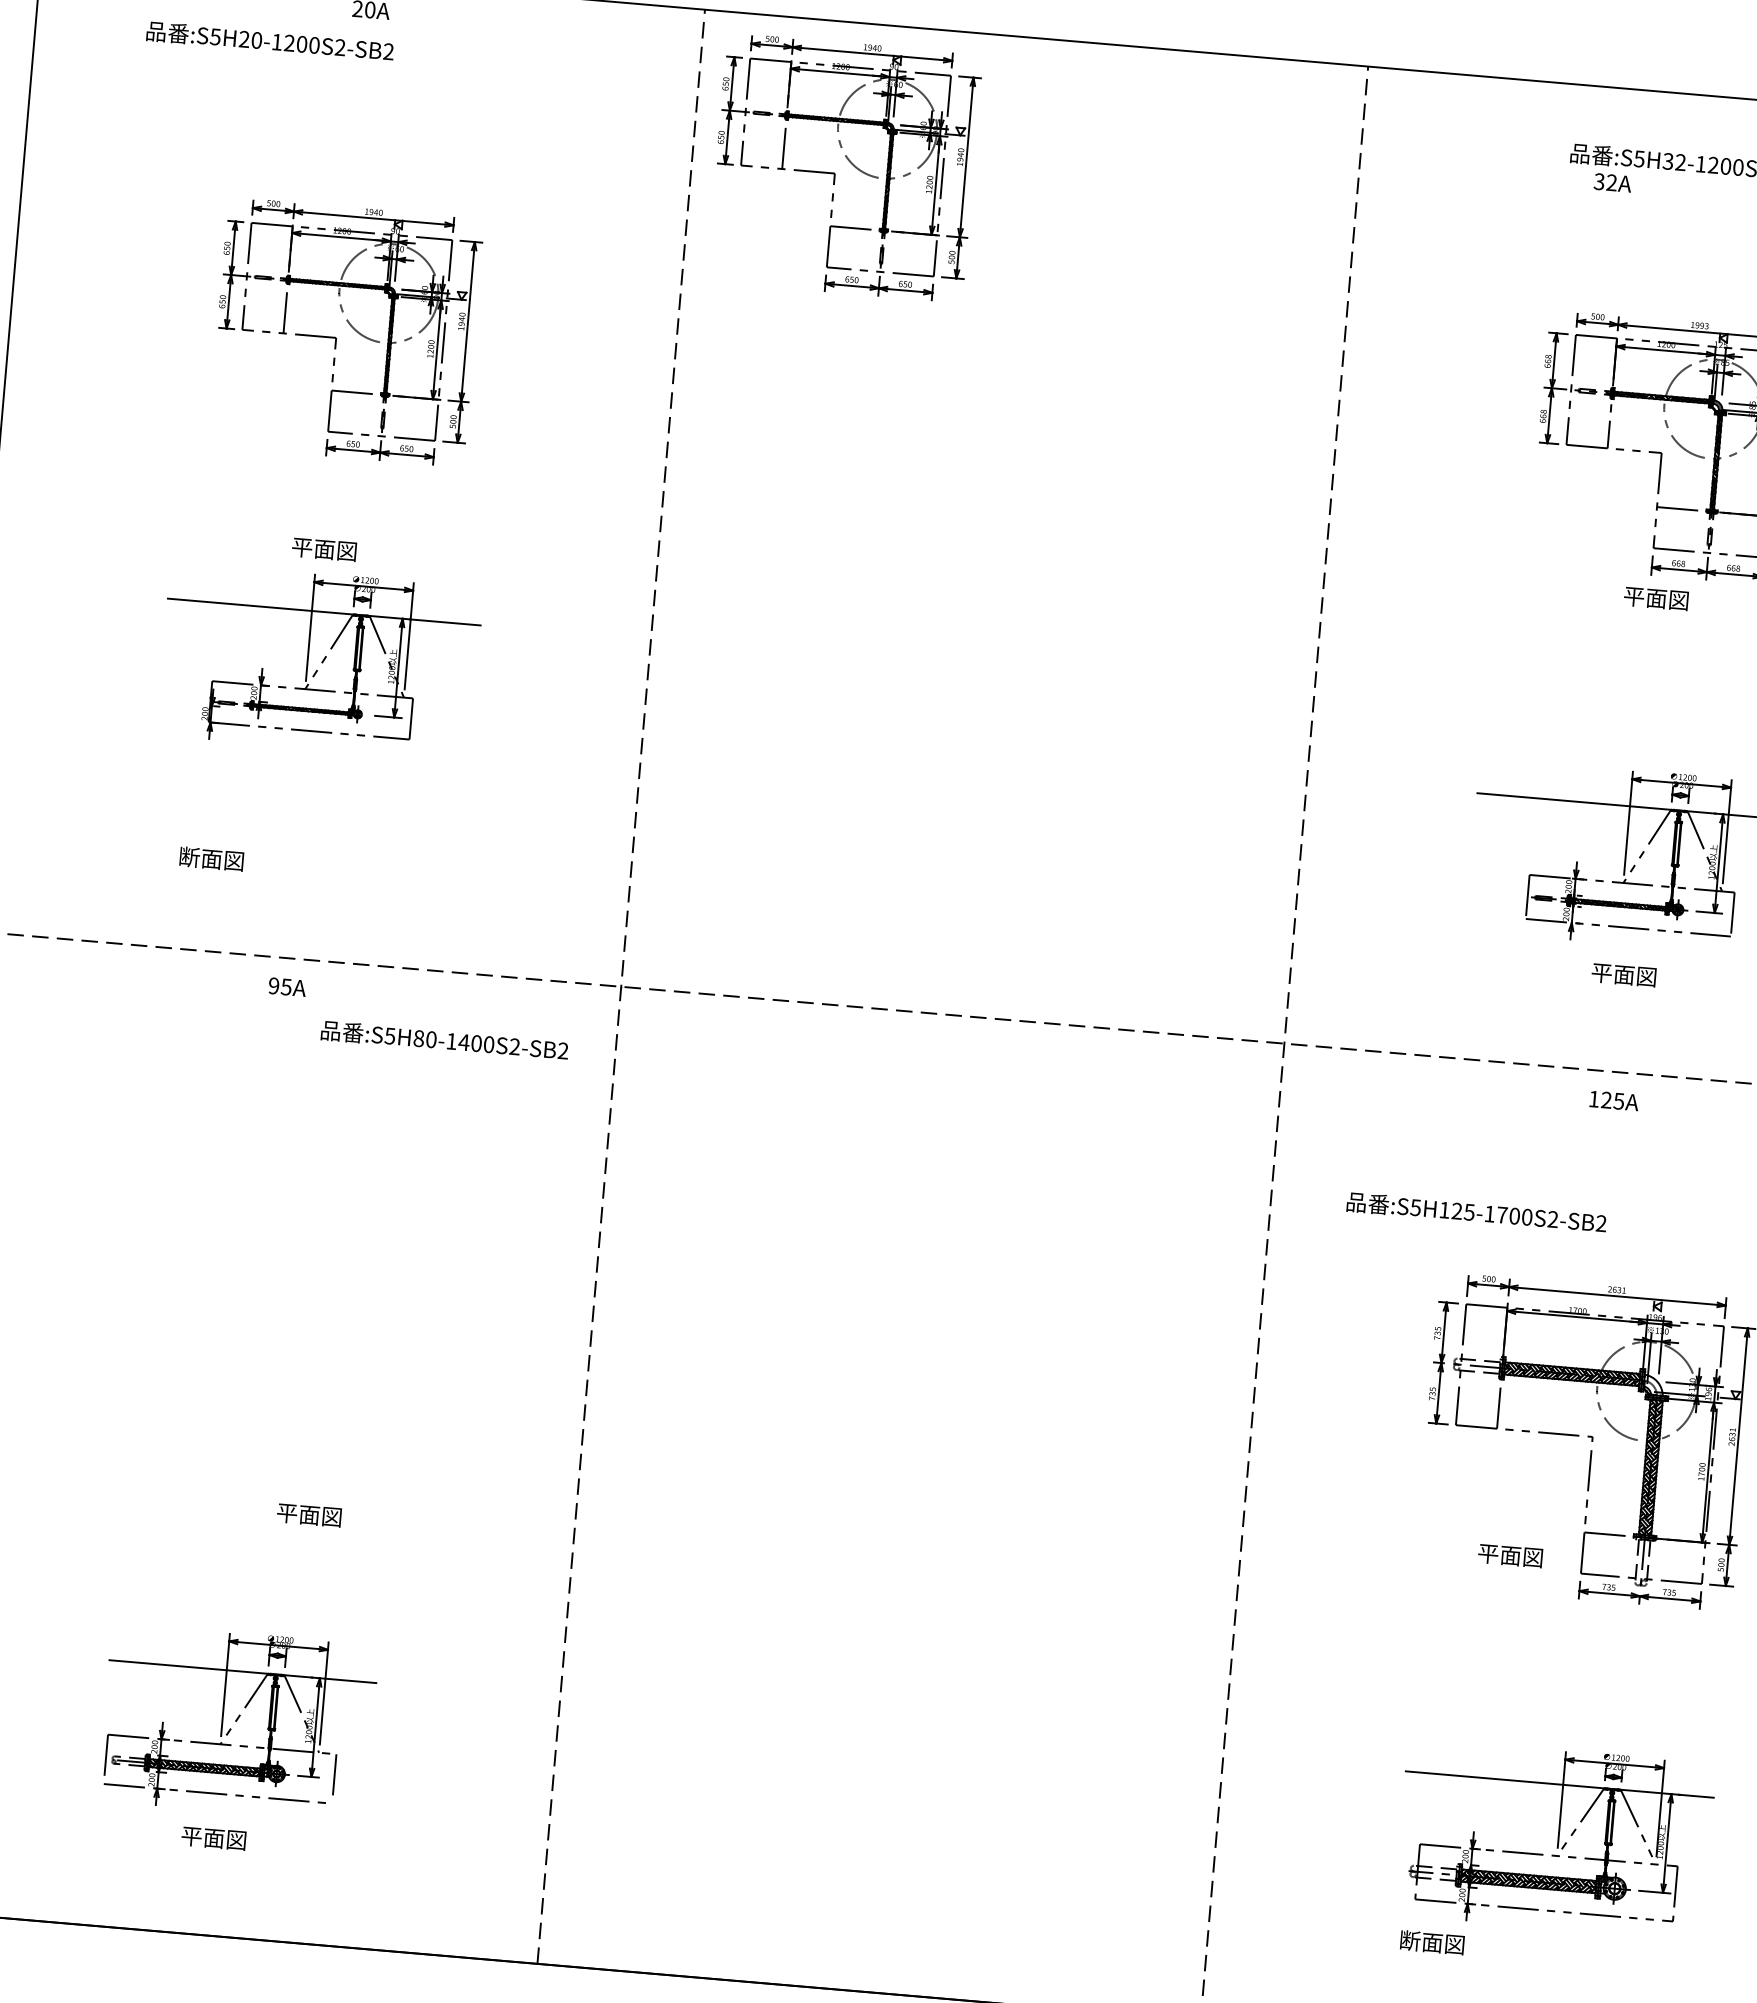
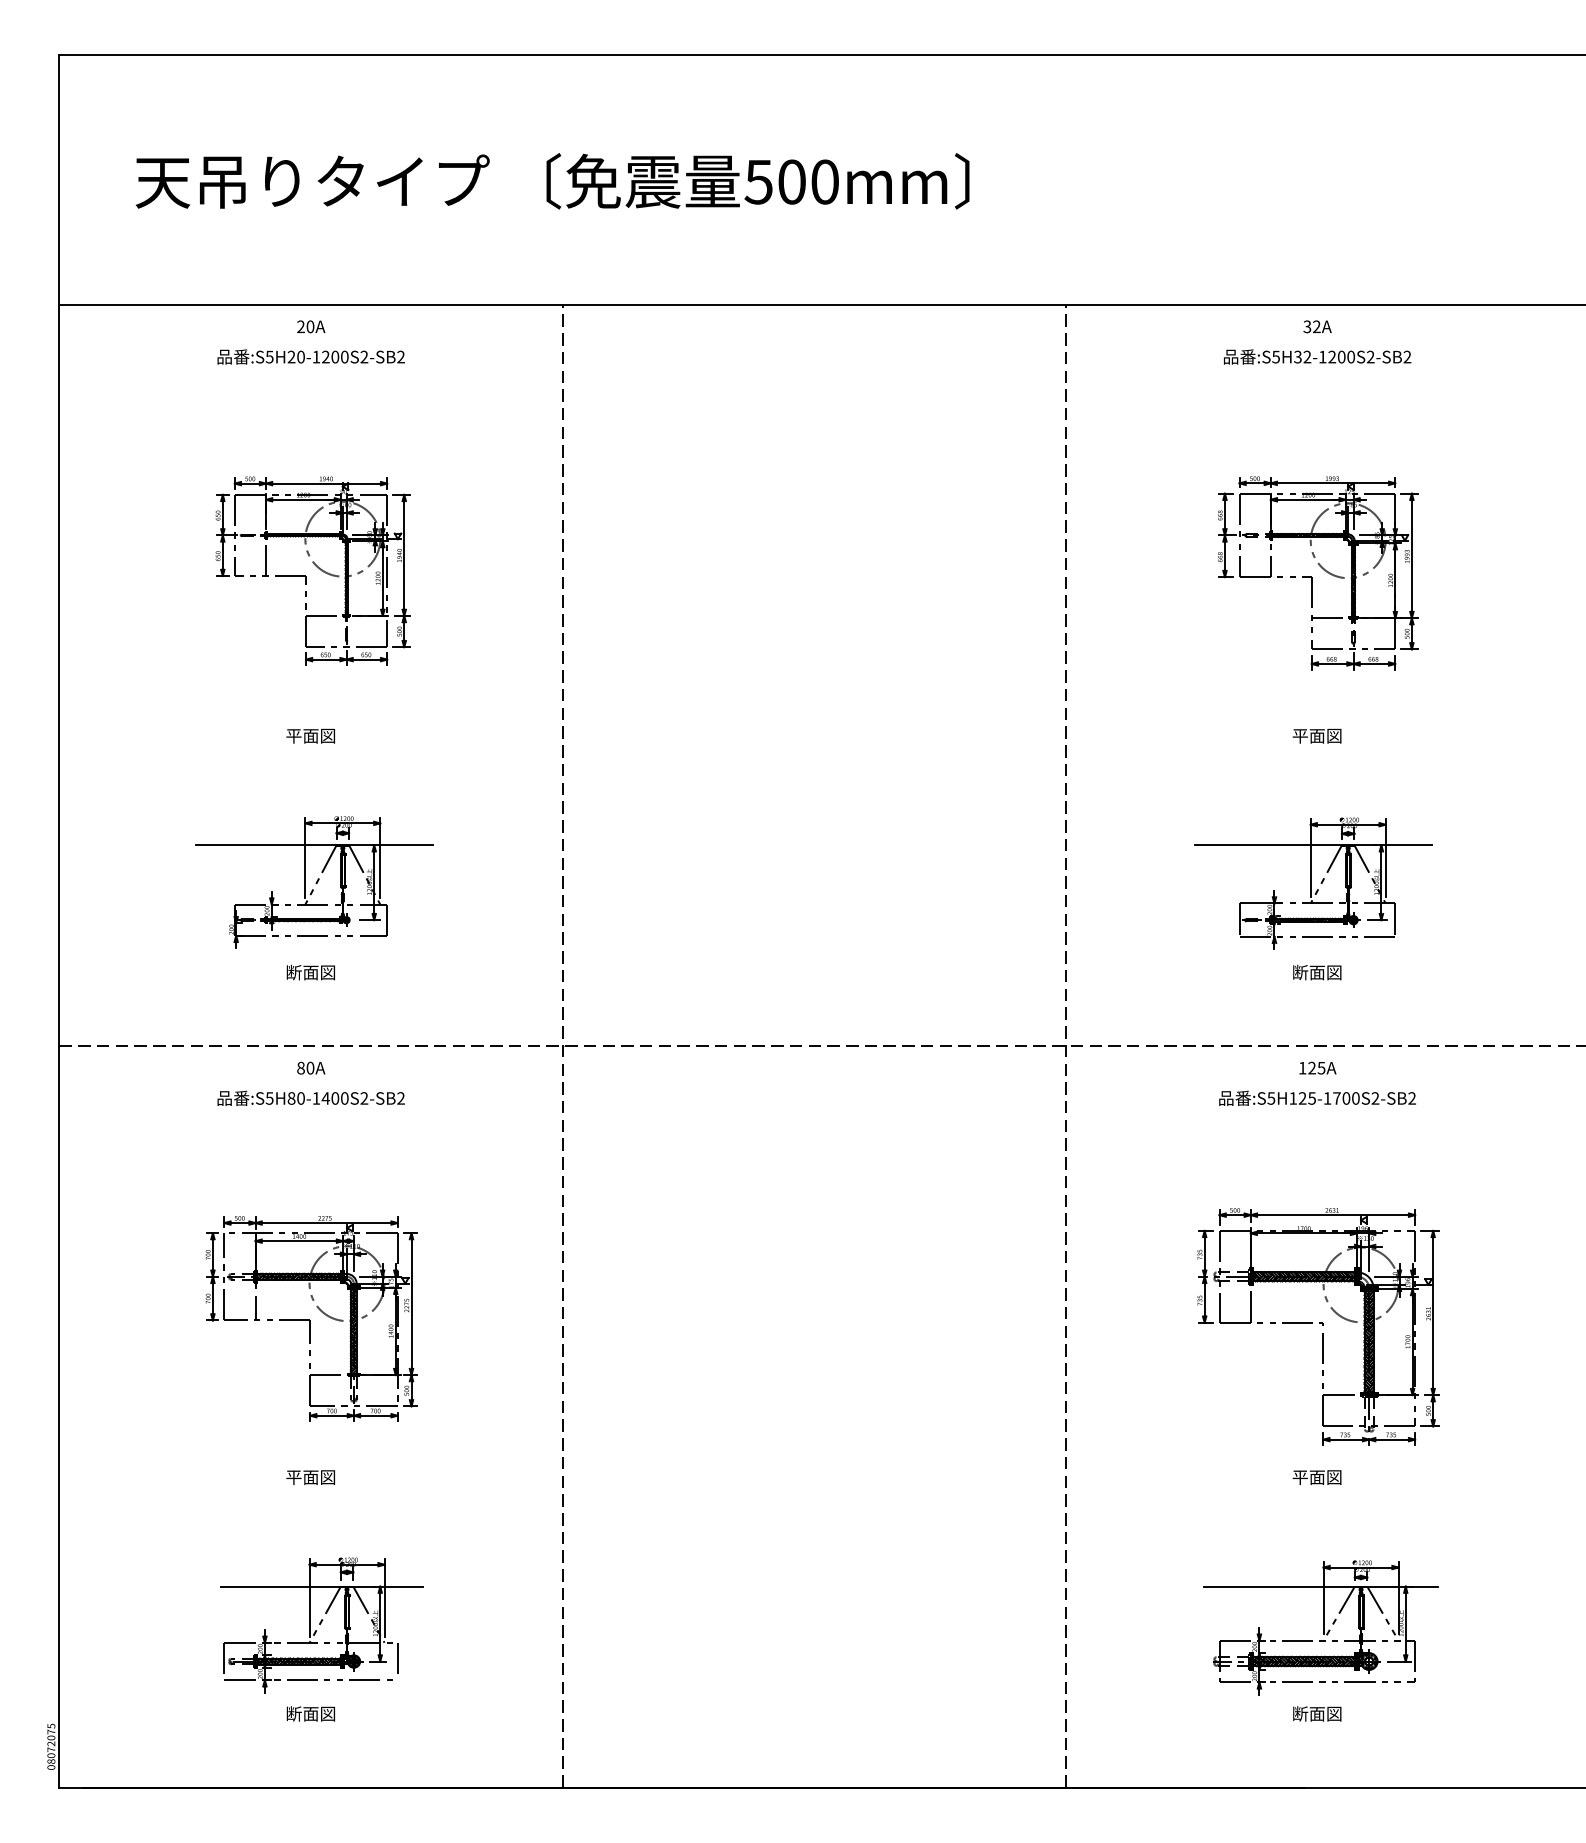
text: (269, 40) -> (310, 356), moved
part: (844, 167) -> (677, 414), removed
text: (1612, 182) -> (1317, 326), moved
text: (1655, 597) -> (1316, 735), moved
part: (319, 661) -> (314, 882), moved
text: (211, 858) -> (310, 972), moved
text: (1602, 972) -> (1300, 972), 平面図 -> 断面図
text: (280, 985) -> (305, 1067), 95A -> 80A
text: (443, 1039) -> (310, 1097), moved
text: (1476, 1211) -> (1317, 1097), moved
part: (259, 1317) -> (311, 1318), added
text: (308, 1515) -> (310, 1477), moved
text: (1509, 1555) -> (1316, 1477), moved
text: (191, 1835) -> (293, 1713), 平面図 -> 断面図
text: (1432, 1942) -> (1317, 1713), moved

